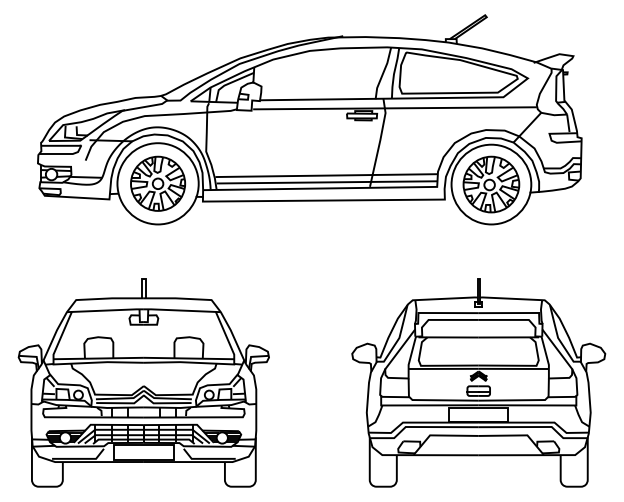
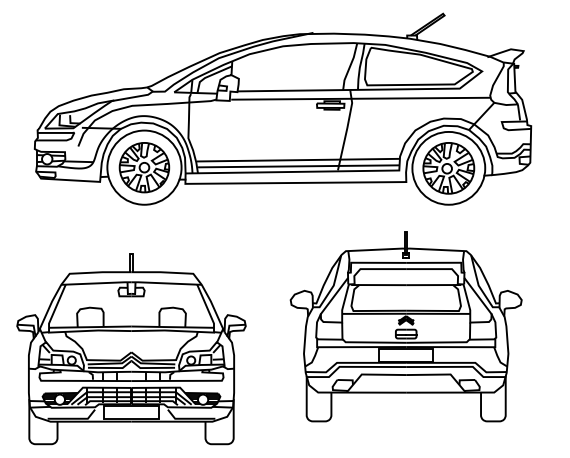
part: (478, 382) -> (405, 326), moved

